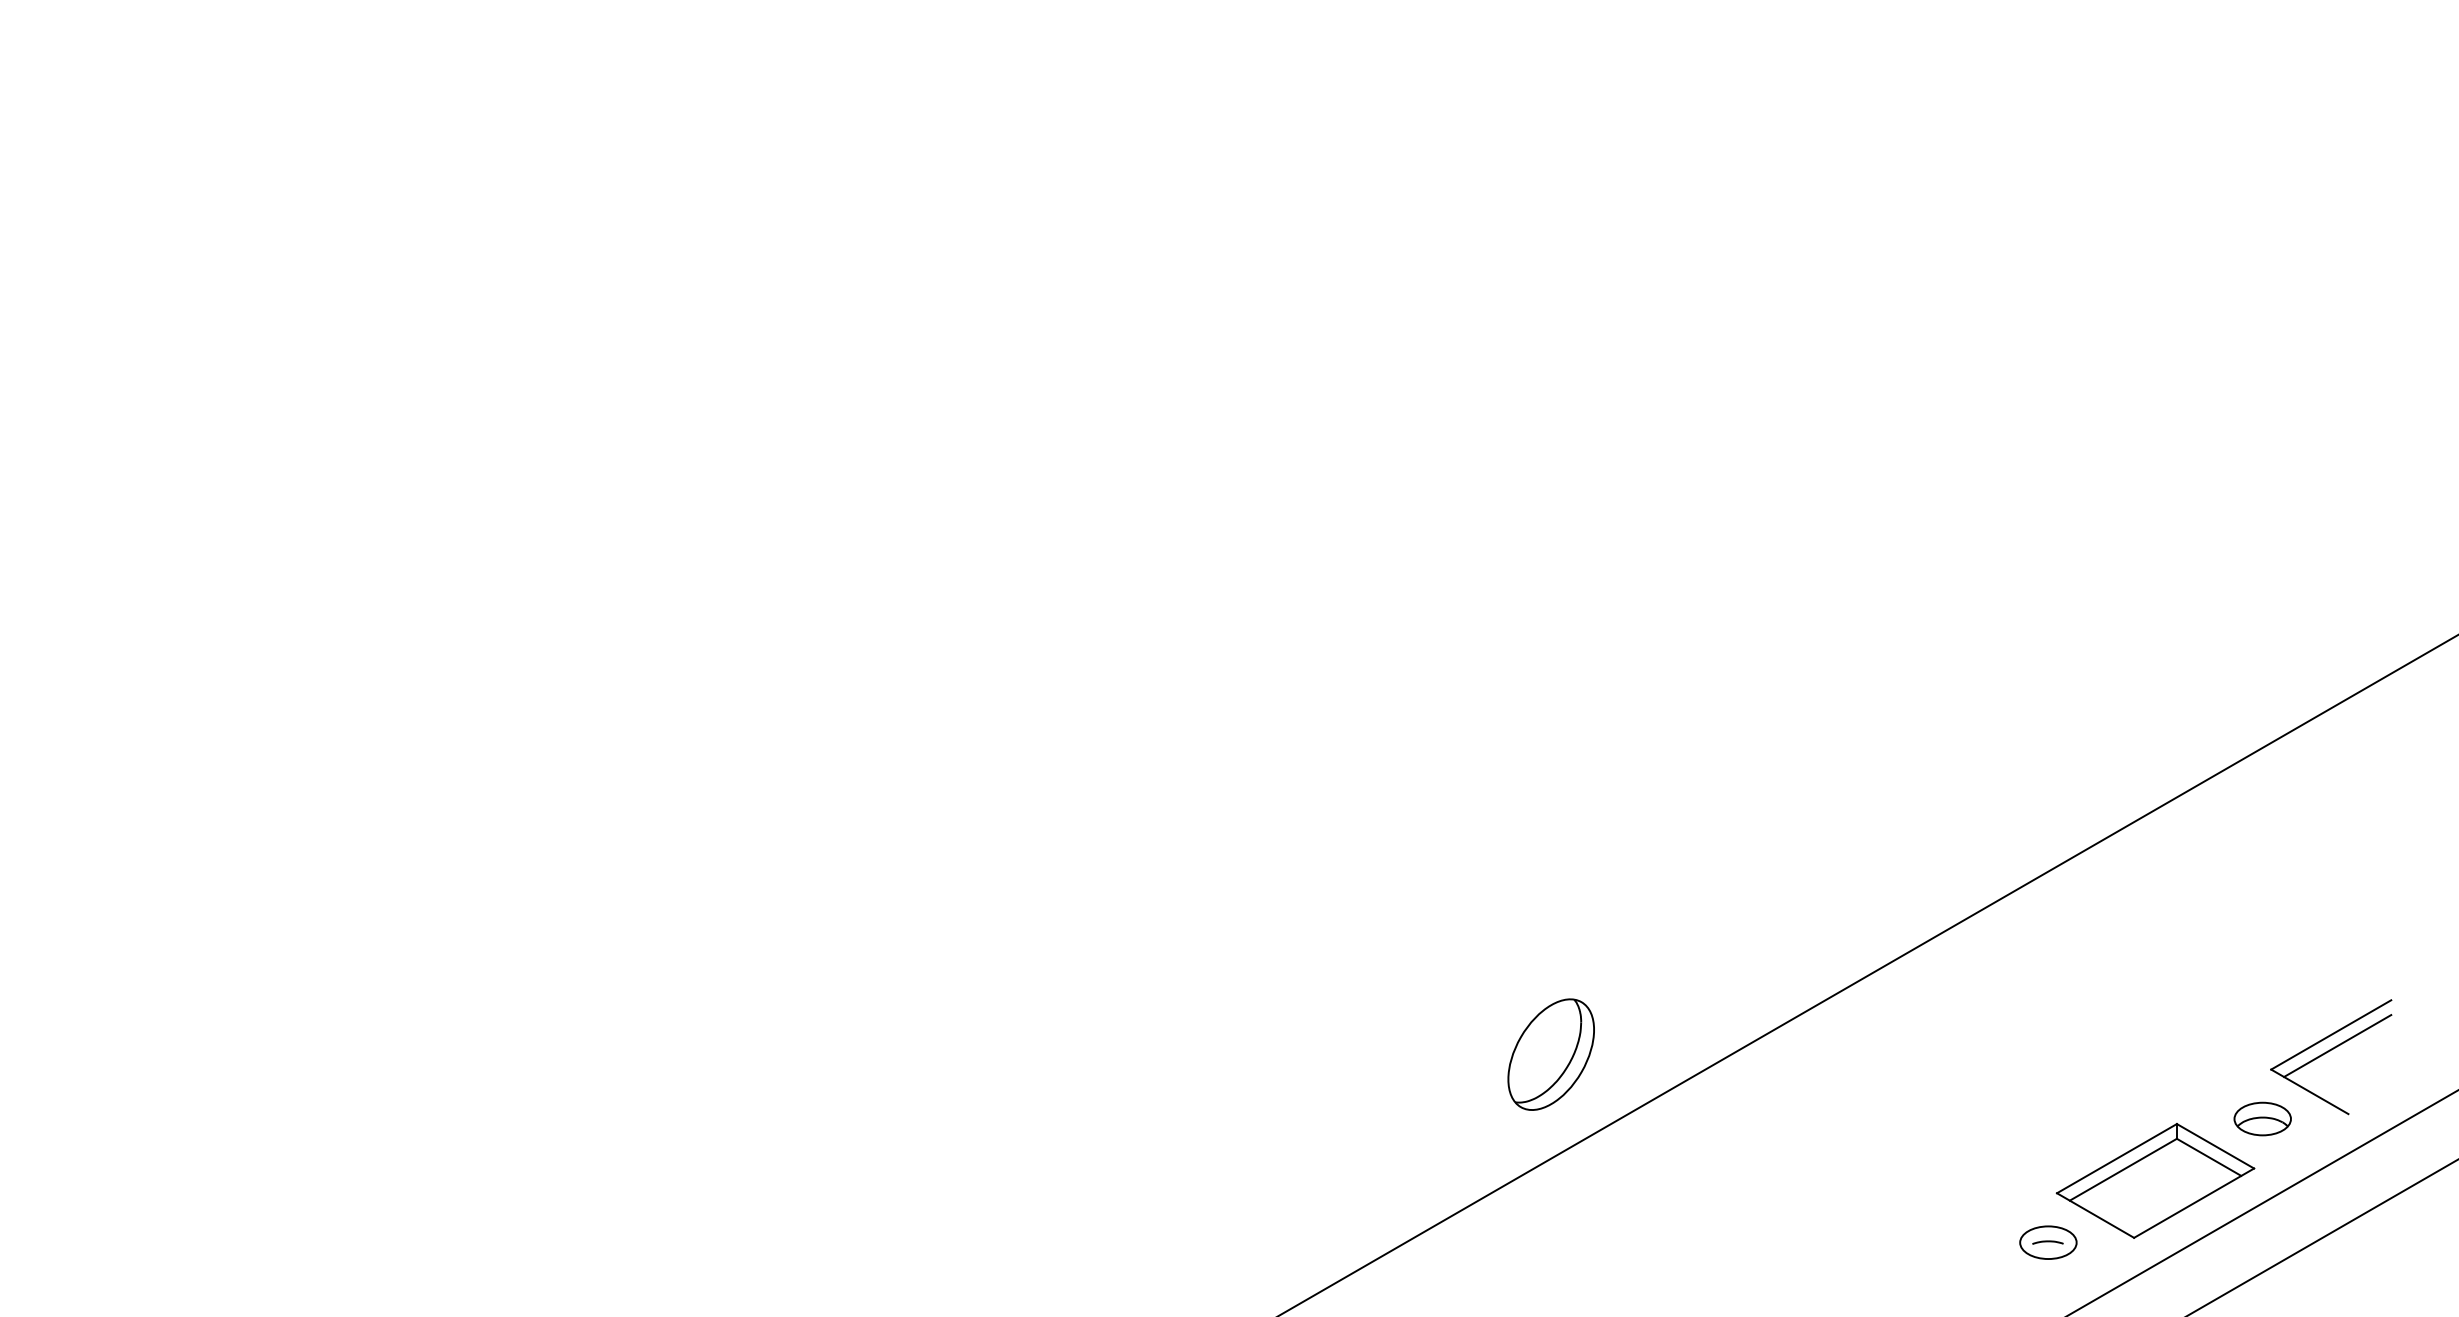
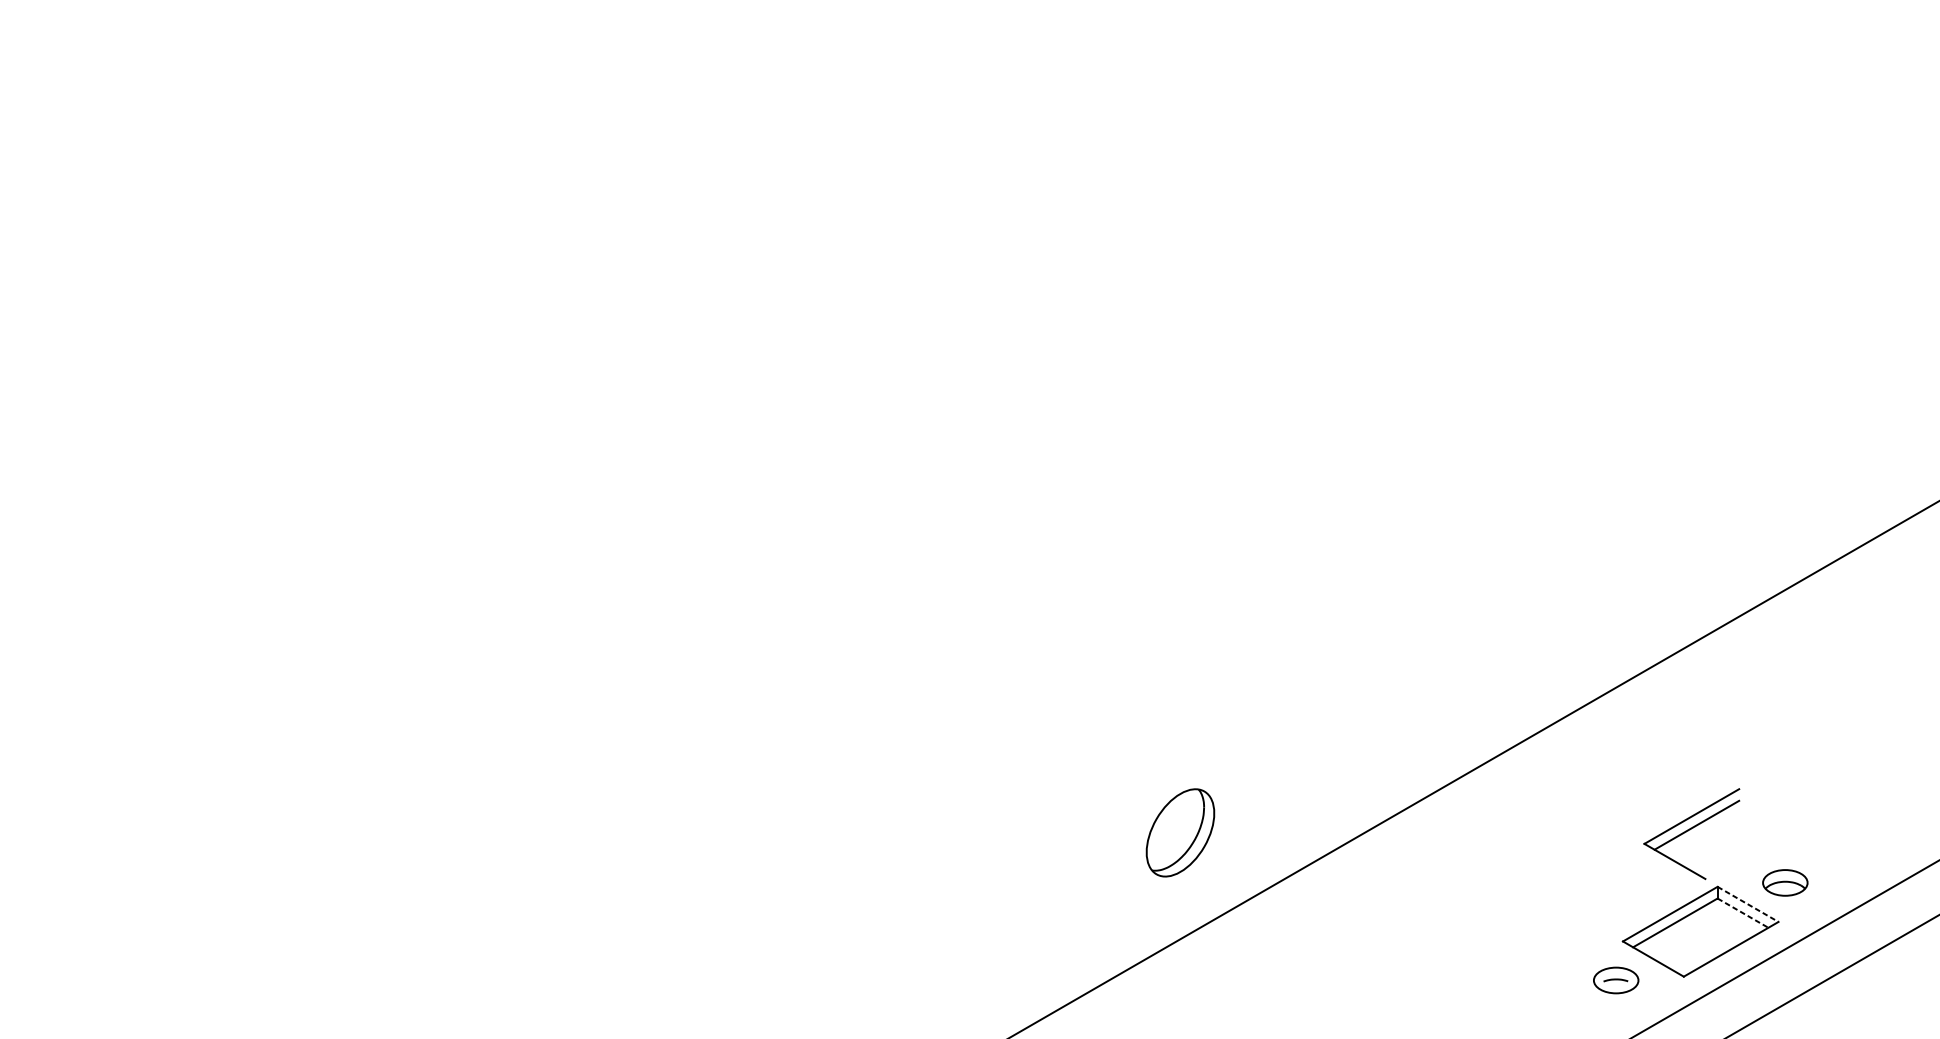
part: (1550, 1054) -> (1179, 832), moved
part: (2331, 1057) -> (1692, 834), moved
line: (2215, 1146) -> (1748, 904), solid -> dashed
line: (2209, 1157) -> (1743, 913), solid -> dashed

